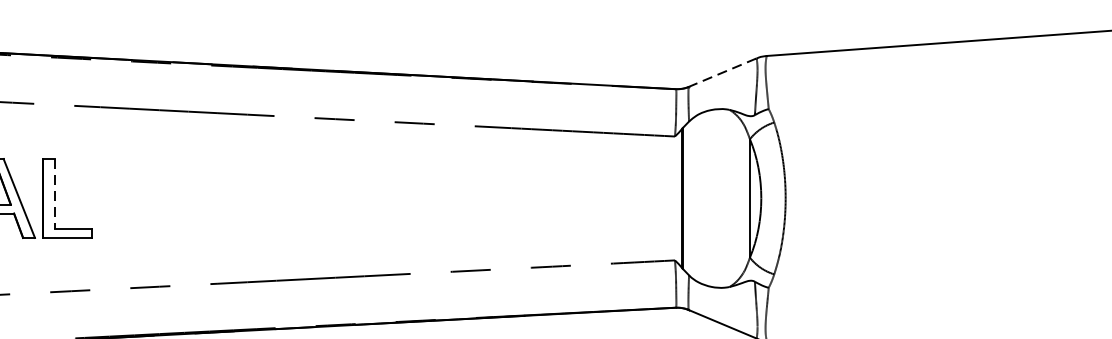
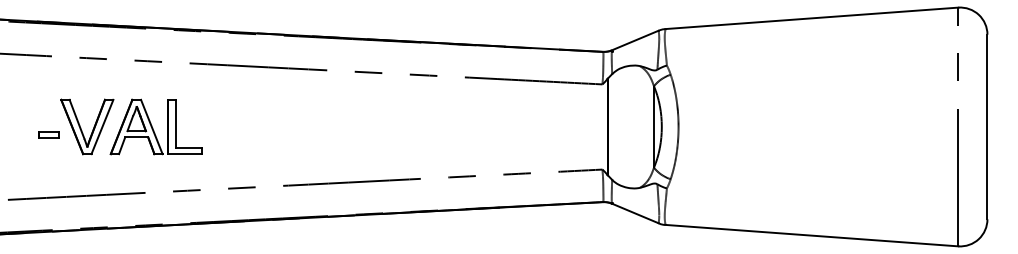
line: (721, 72) -> (634, 40), dashed -> solid
line: (55, 194) -> (176, 124), dashed -> solid

